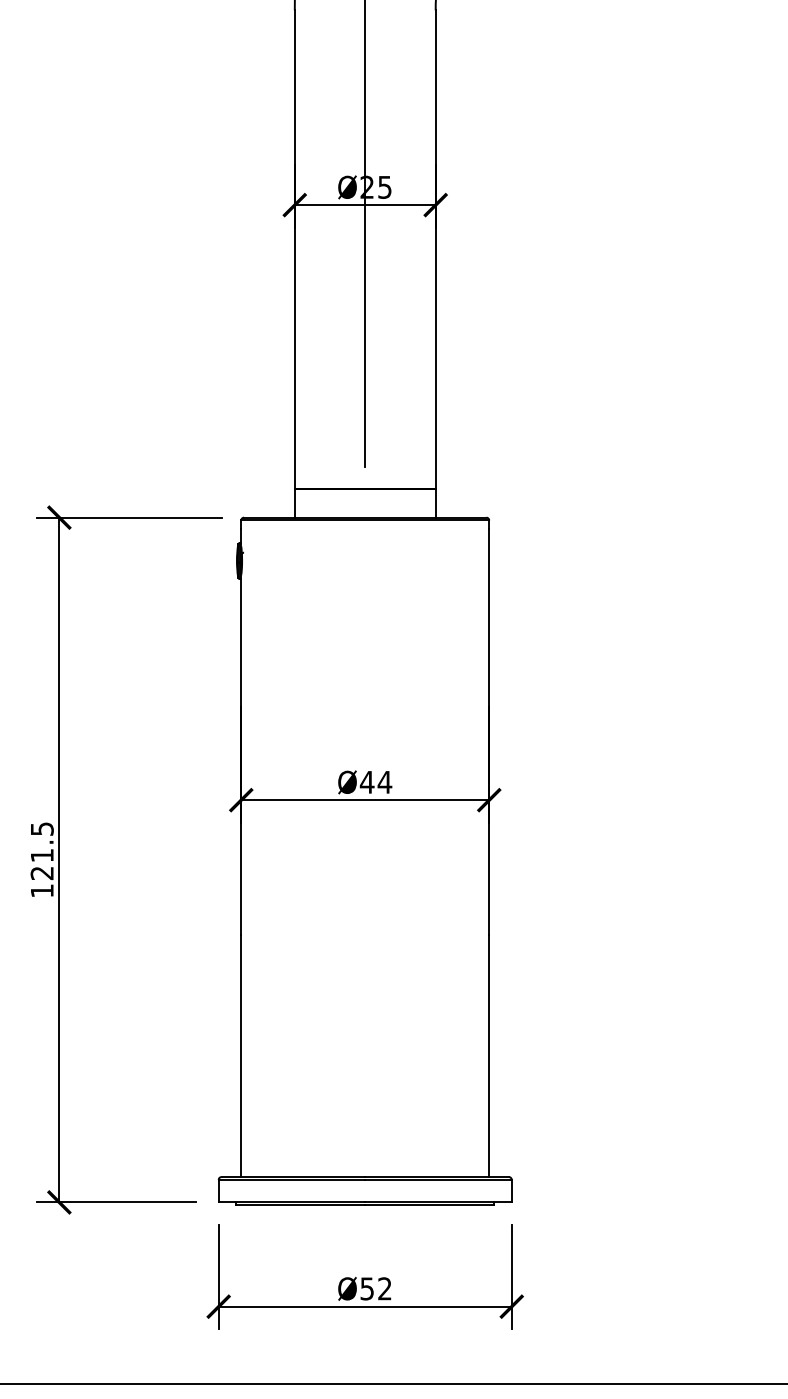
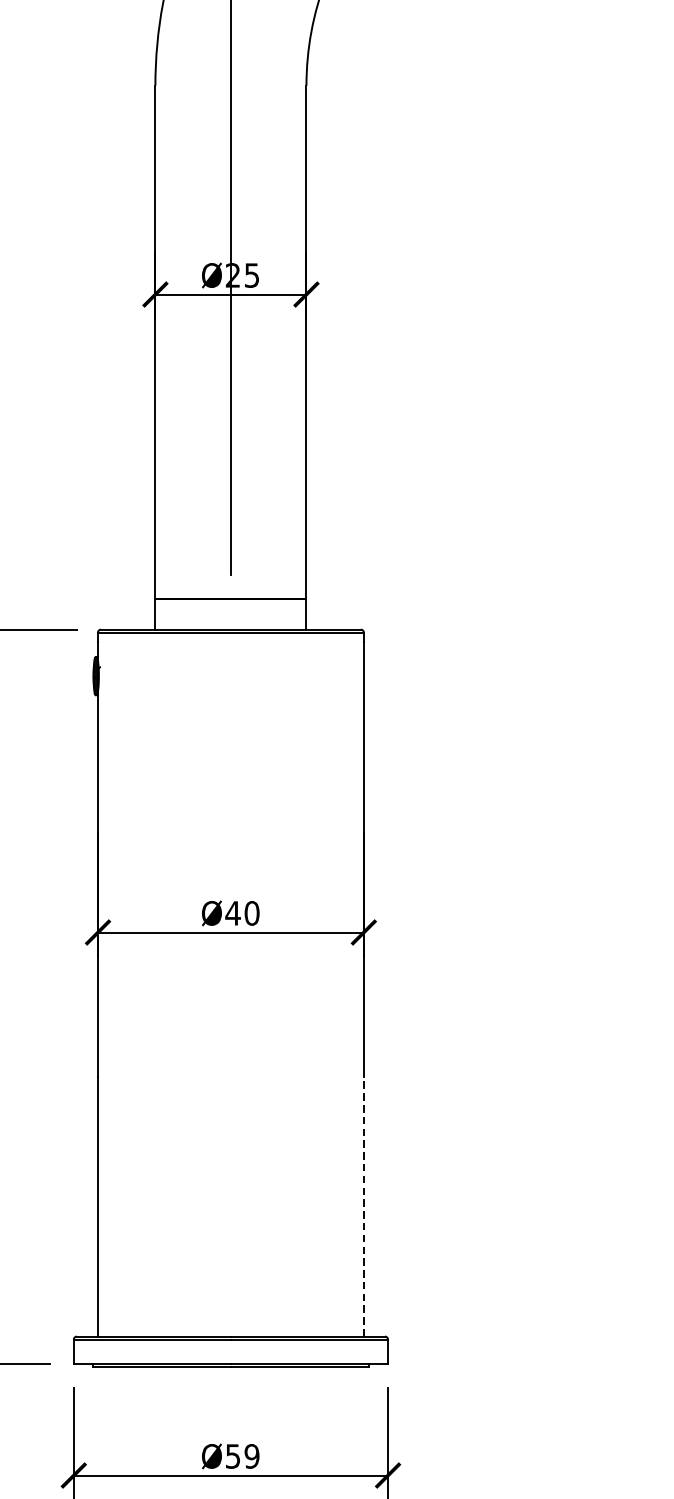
text: (384, 781) -> (251, 912), Ø44 -> Ø40
line: (489, 1055) -> (364, 1206), solid -> dashed
text: (384, 1288) -> (251, 1456), Ø52 -> Ø59

